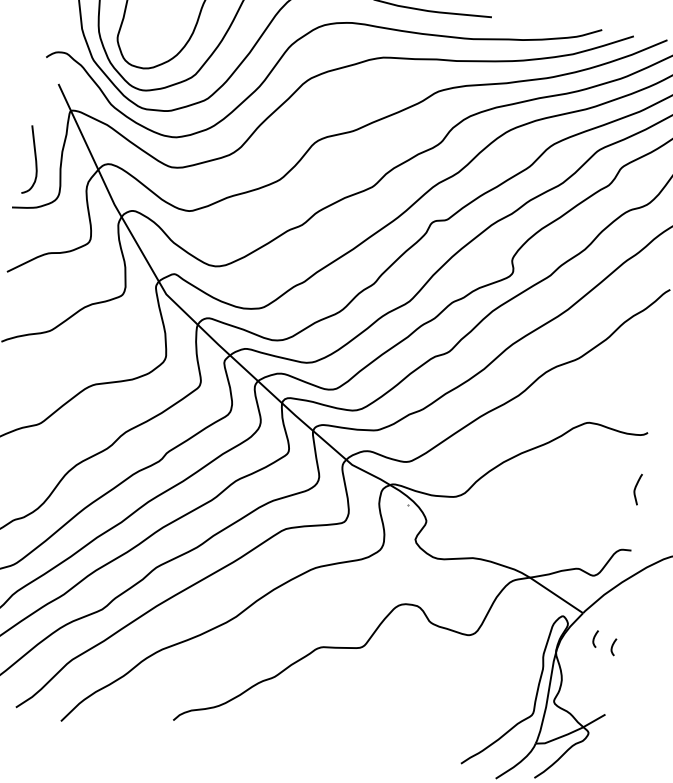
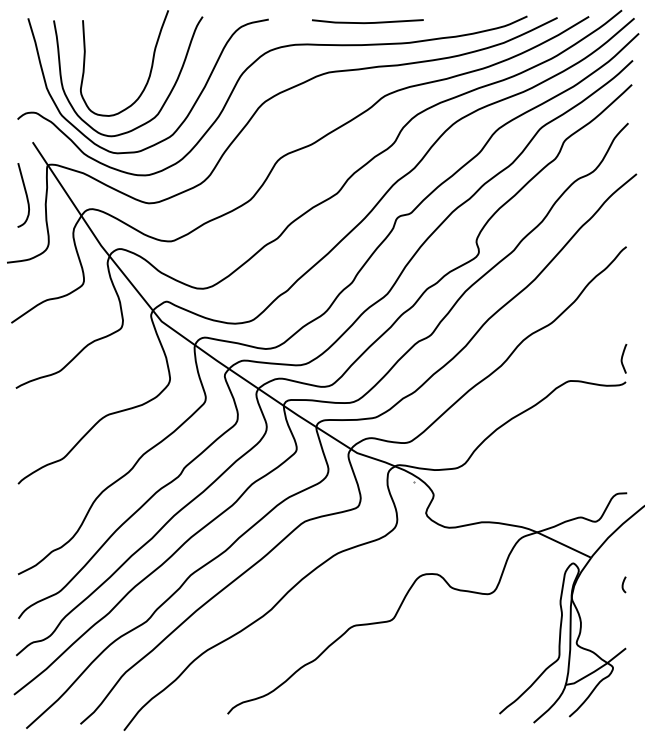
curve: (34, 160) -> (25, 195), moved
curve: (635, 488) -> (622, 358), moved
curve: (594, 638) -> (605, 579), removed

